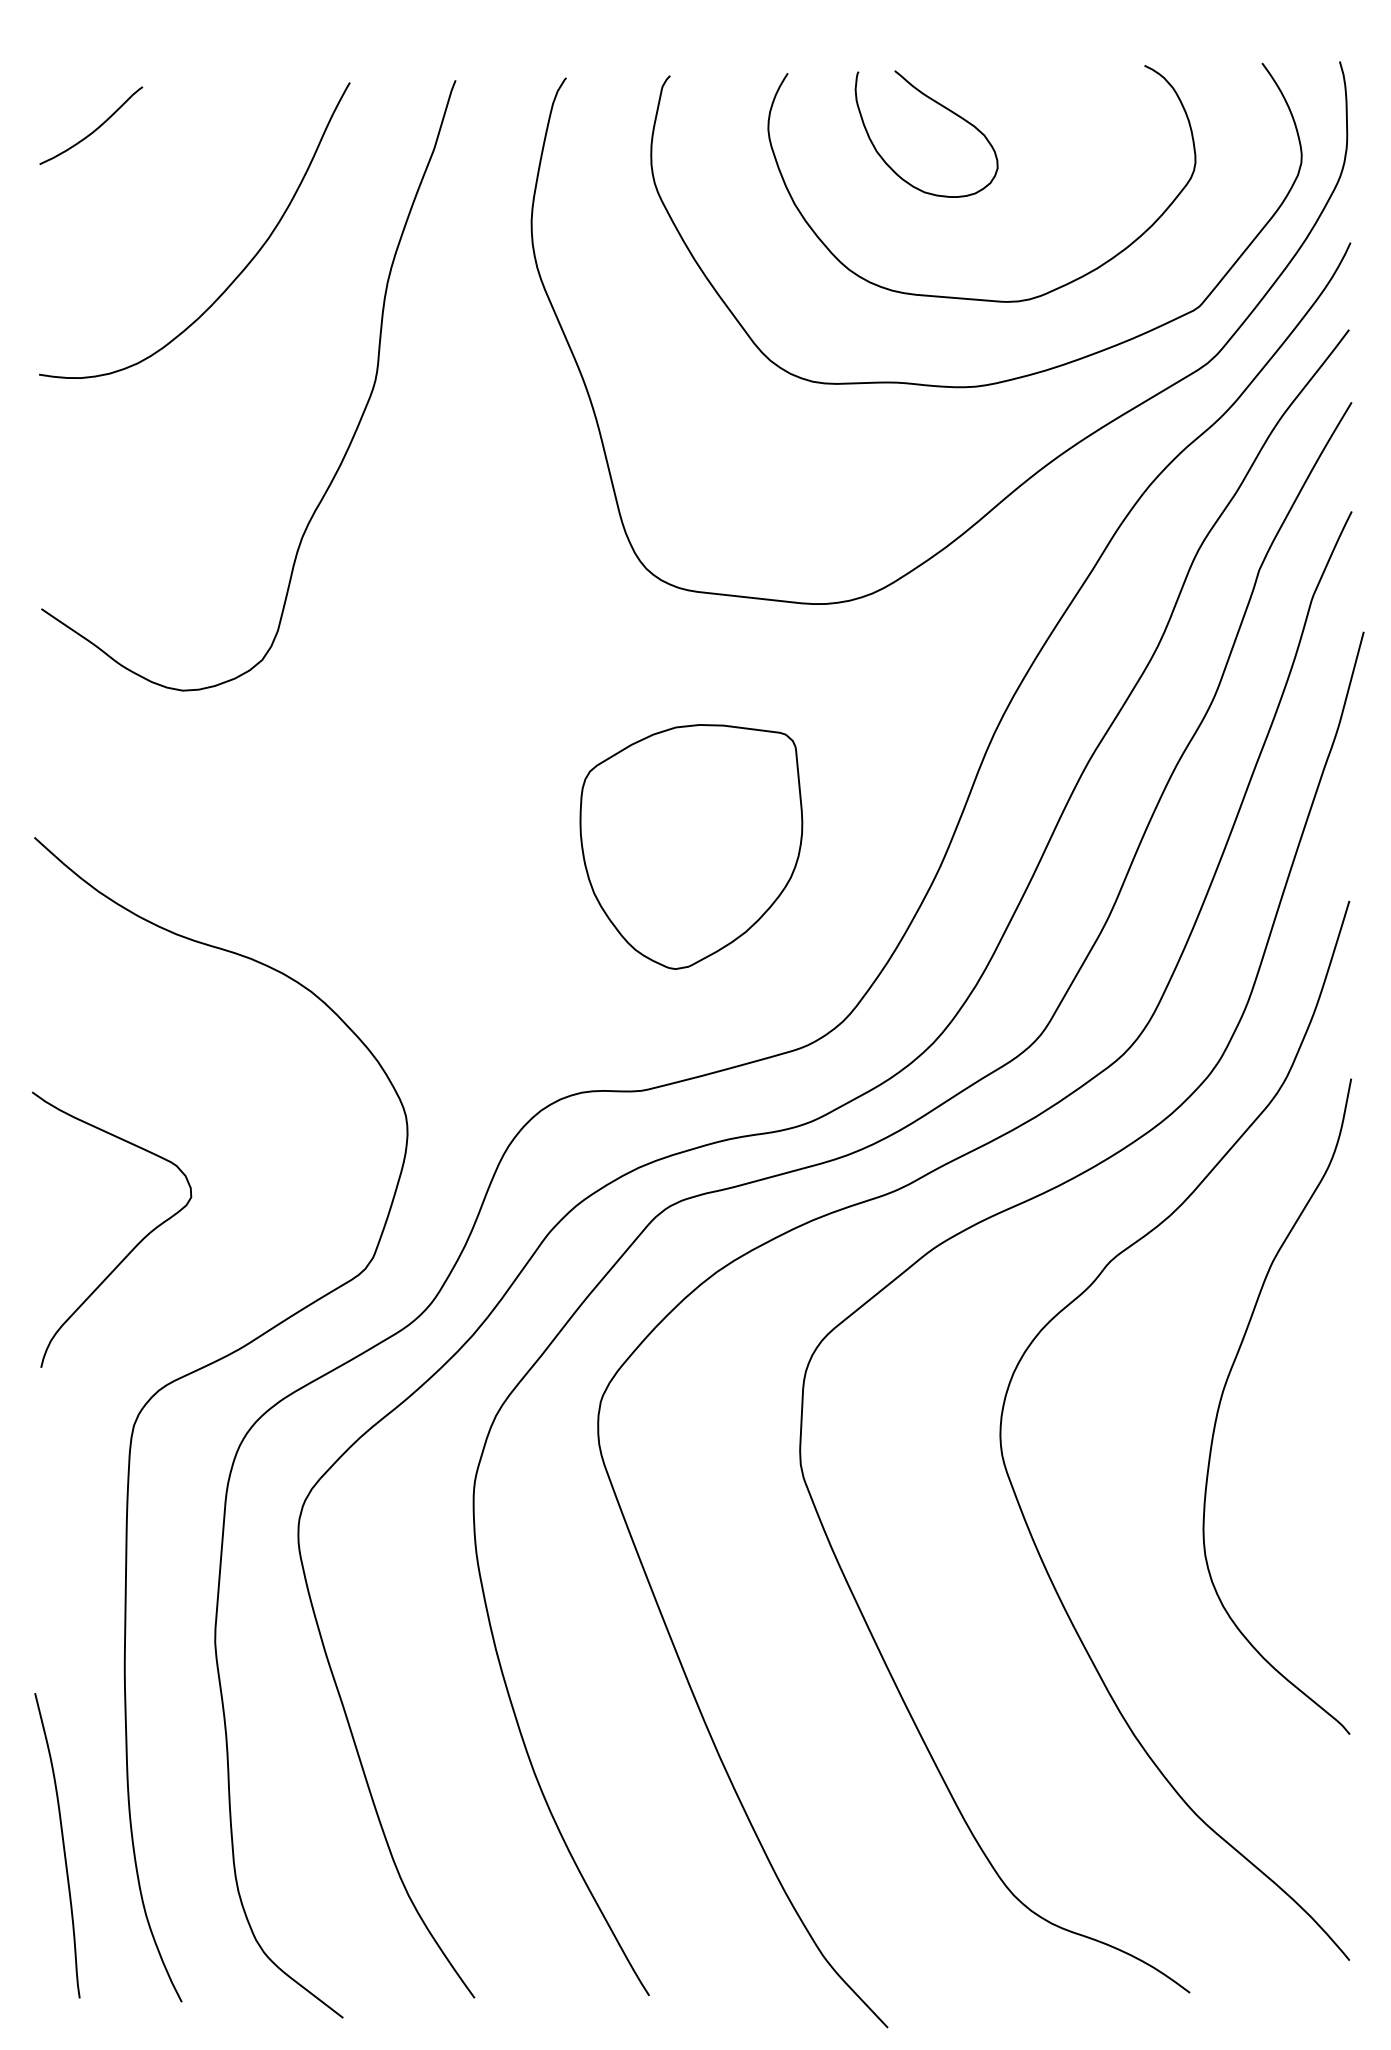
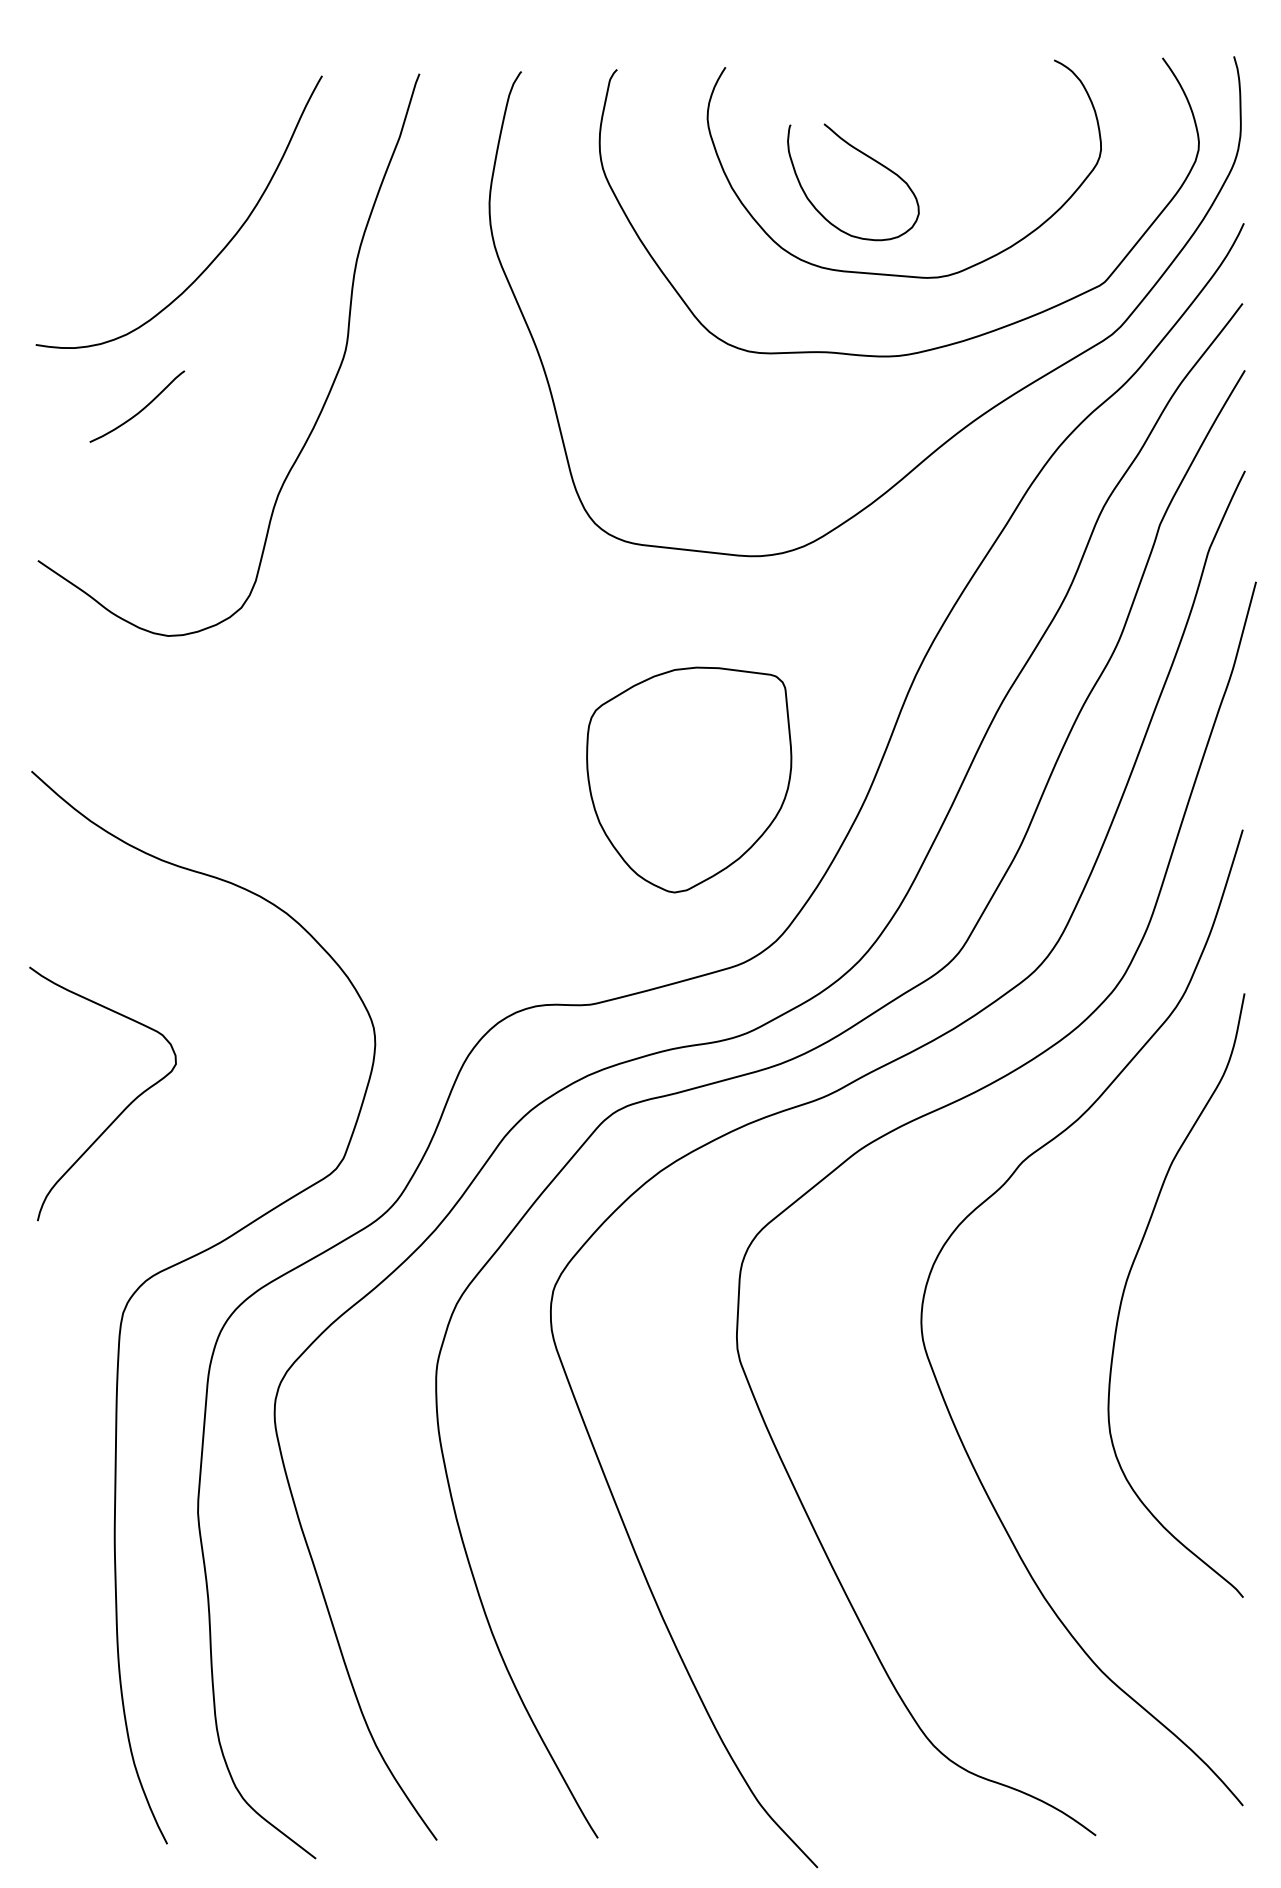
curve: (944, 108) -> (869, 158), moved
curve: (94, 129) -> (140, 410), moved
part: (691, 846) -> (689, 779), moved
curve: (132, 1248) -> (121, 1111), moved
curve: (62, 1845) -> (57, 1699), removed

